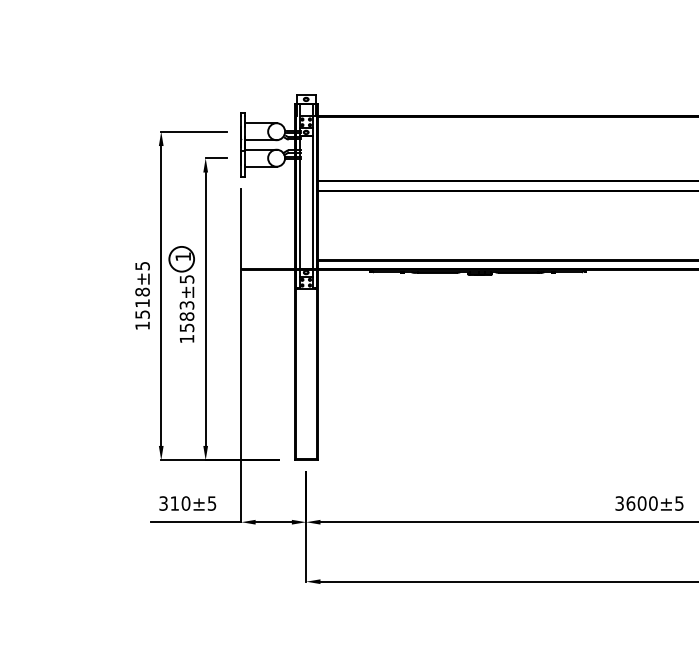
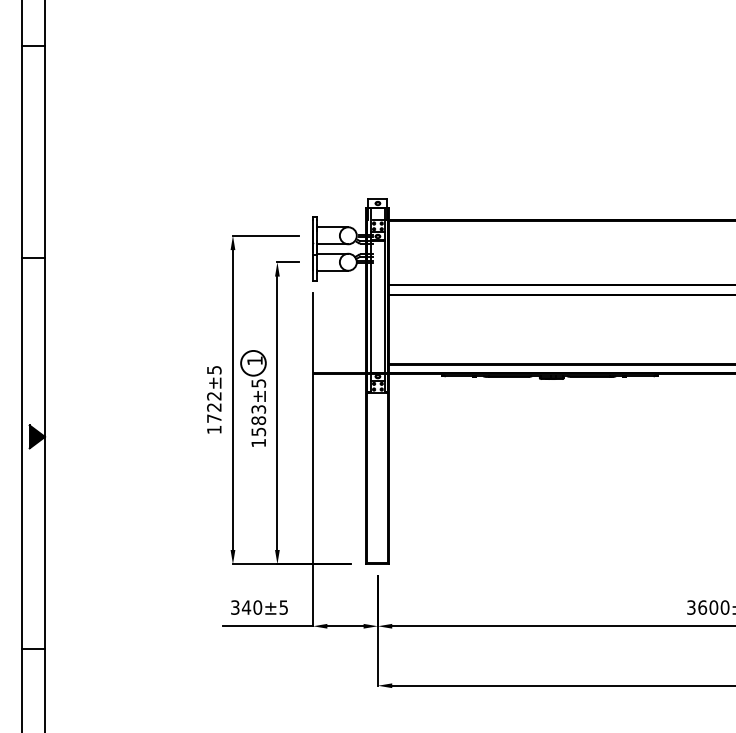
text: (142, 302) -> (214, 406), 1518±5 -> 1722±5
text: (174, 503) -> (246, 607), 310±5 -> 340±5

